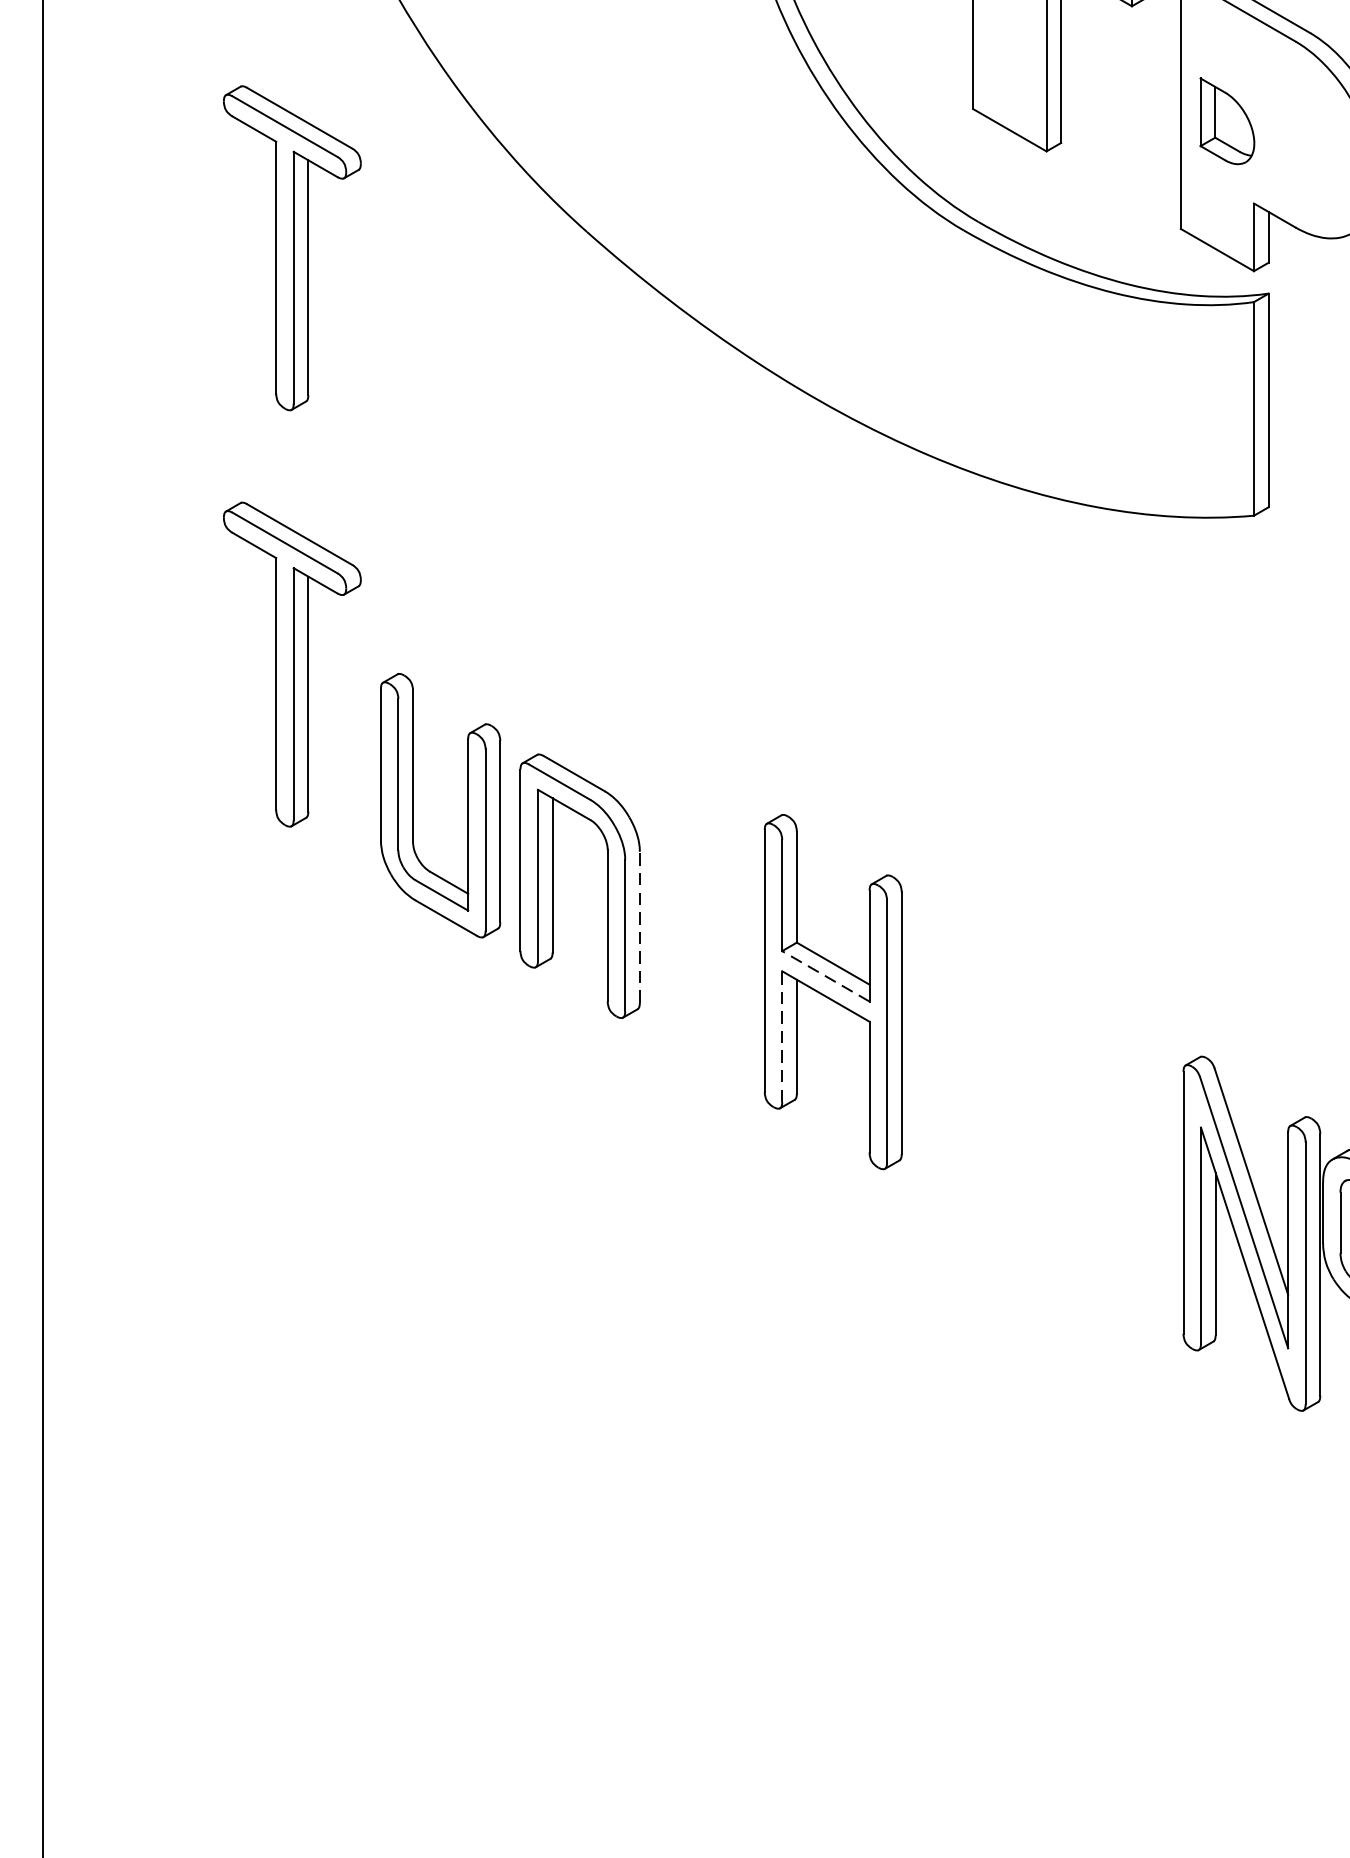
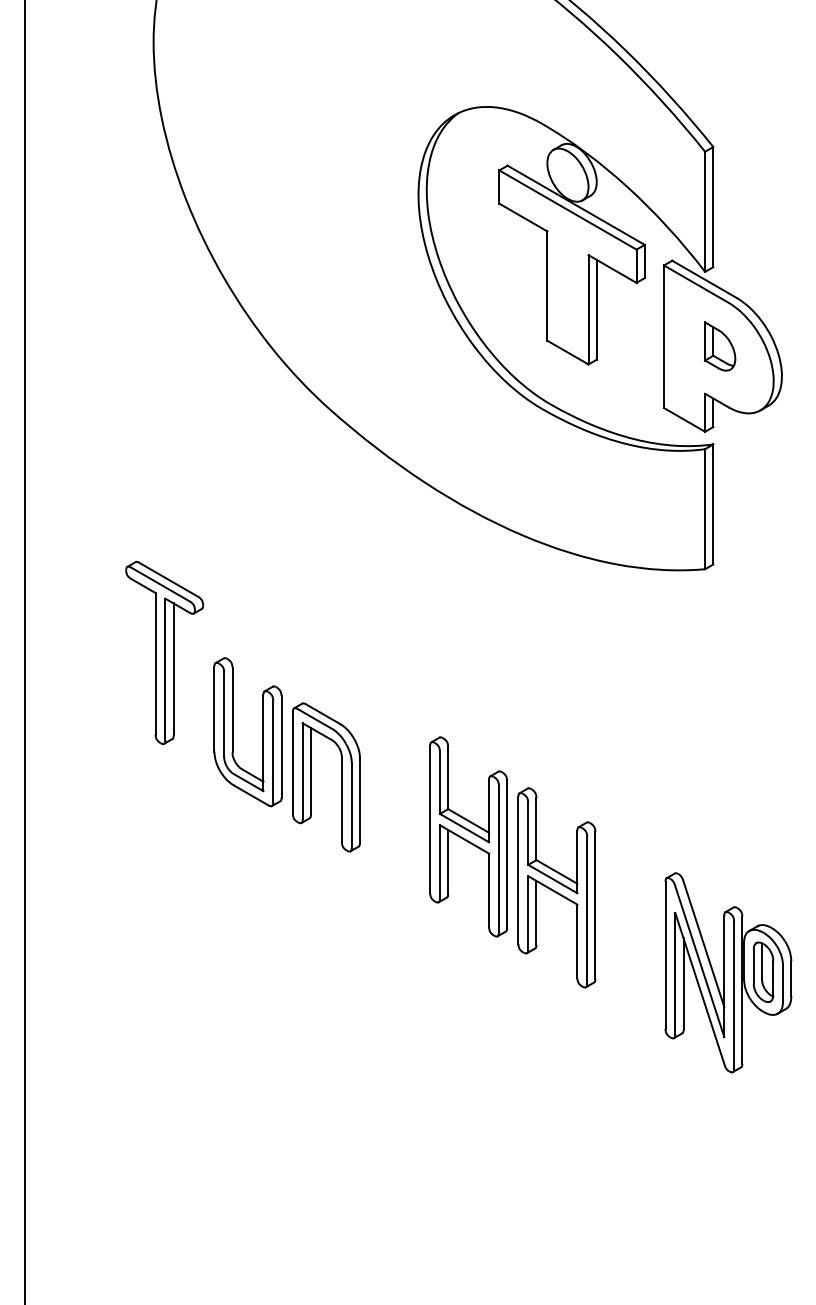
part: (1227, 121) -> (720, 346), moved
part: (292, 247) -> (164, 418), removed
line: (639, 927) -> (359, 800), dashed -> solid
line: (825, 975) -> (464, 827), dashed -> solid
line: (781, 1037) -> (439, 862), dashed -> solid
part: (989, 1082) -> (556, 887), added

